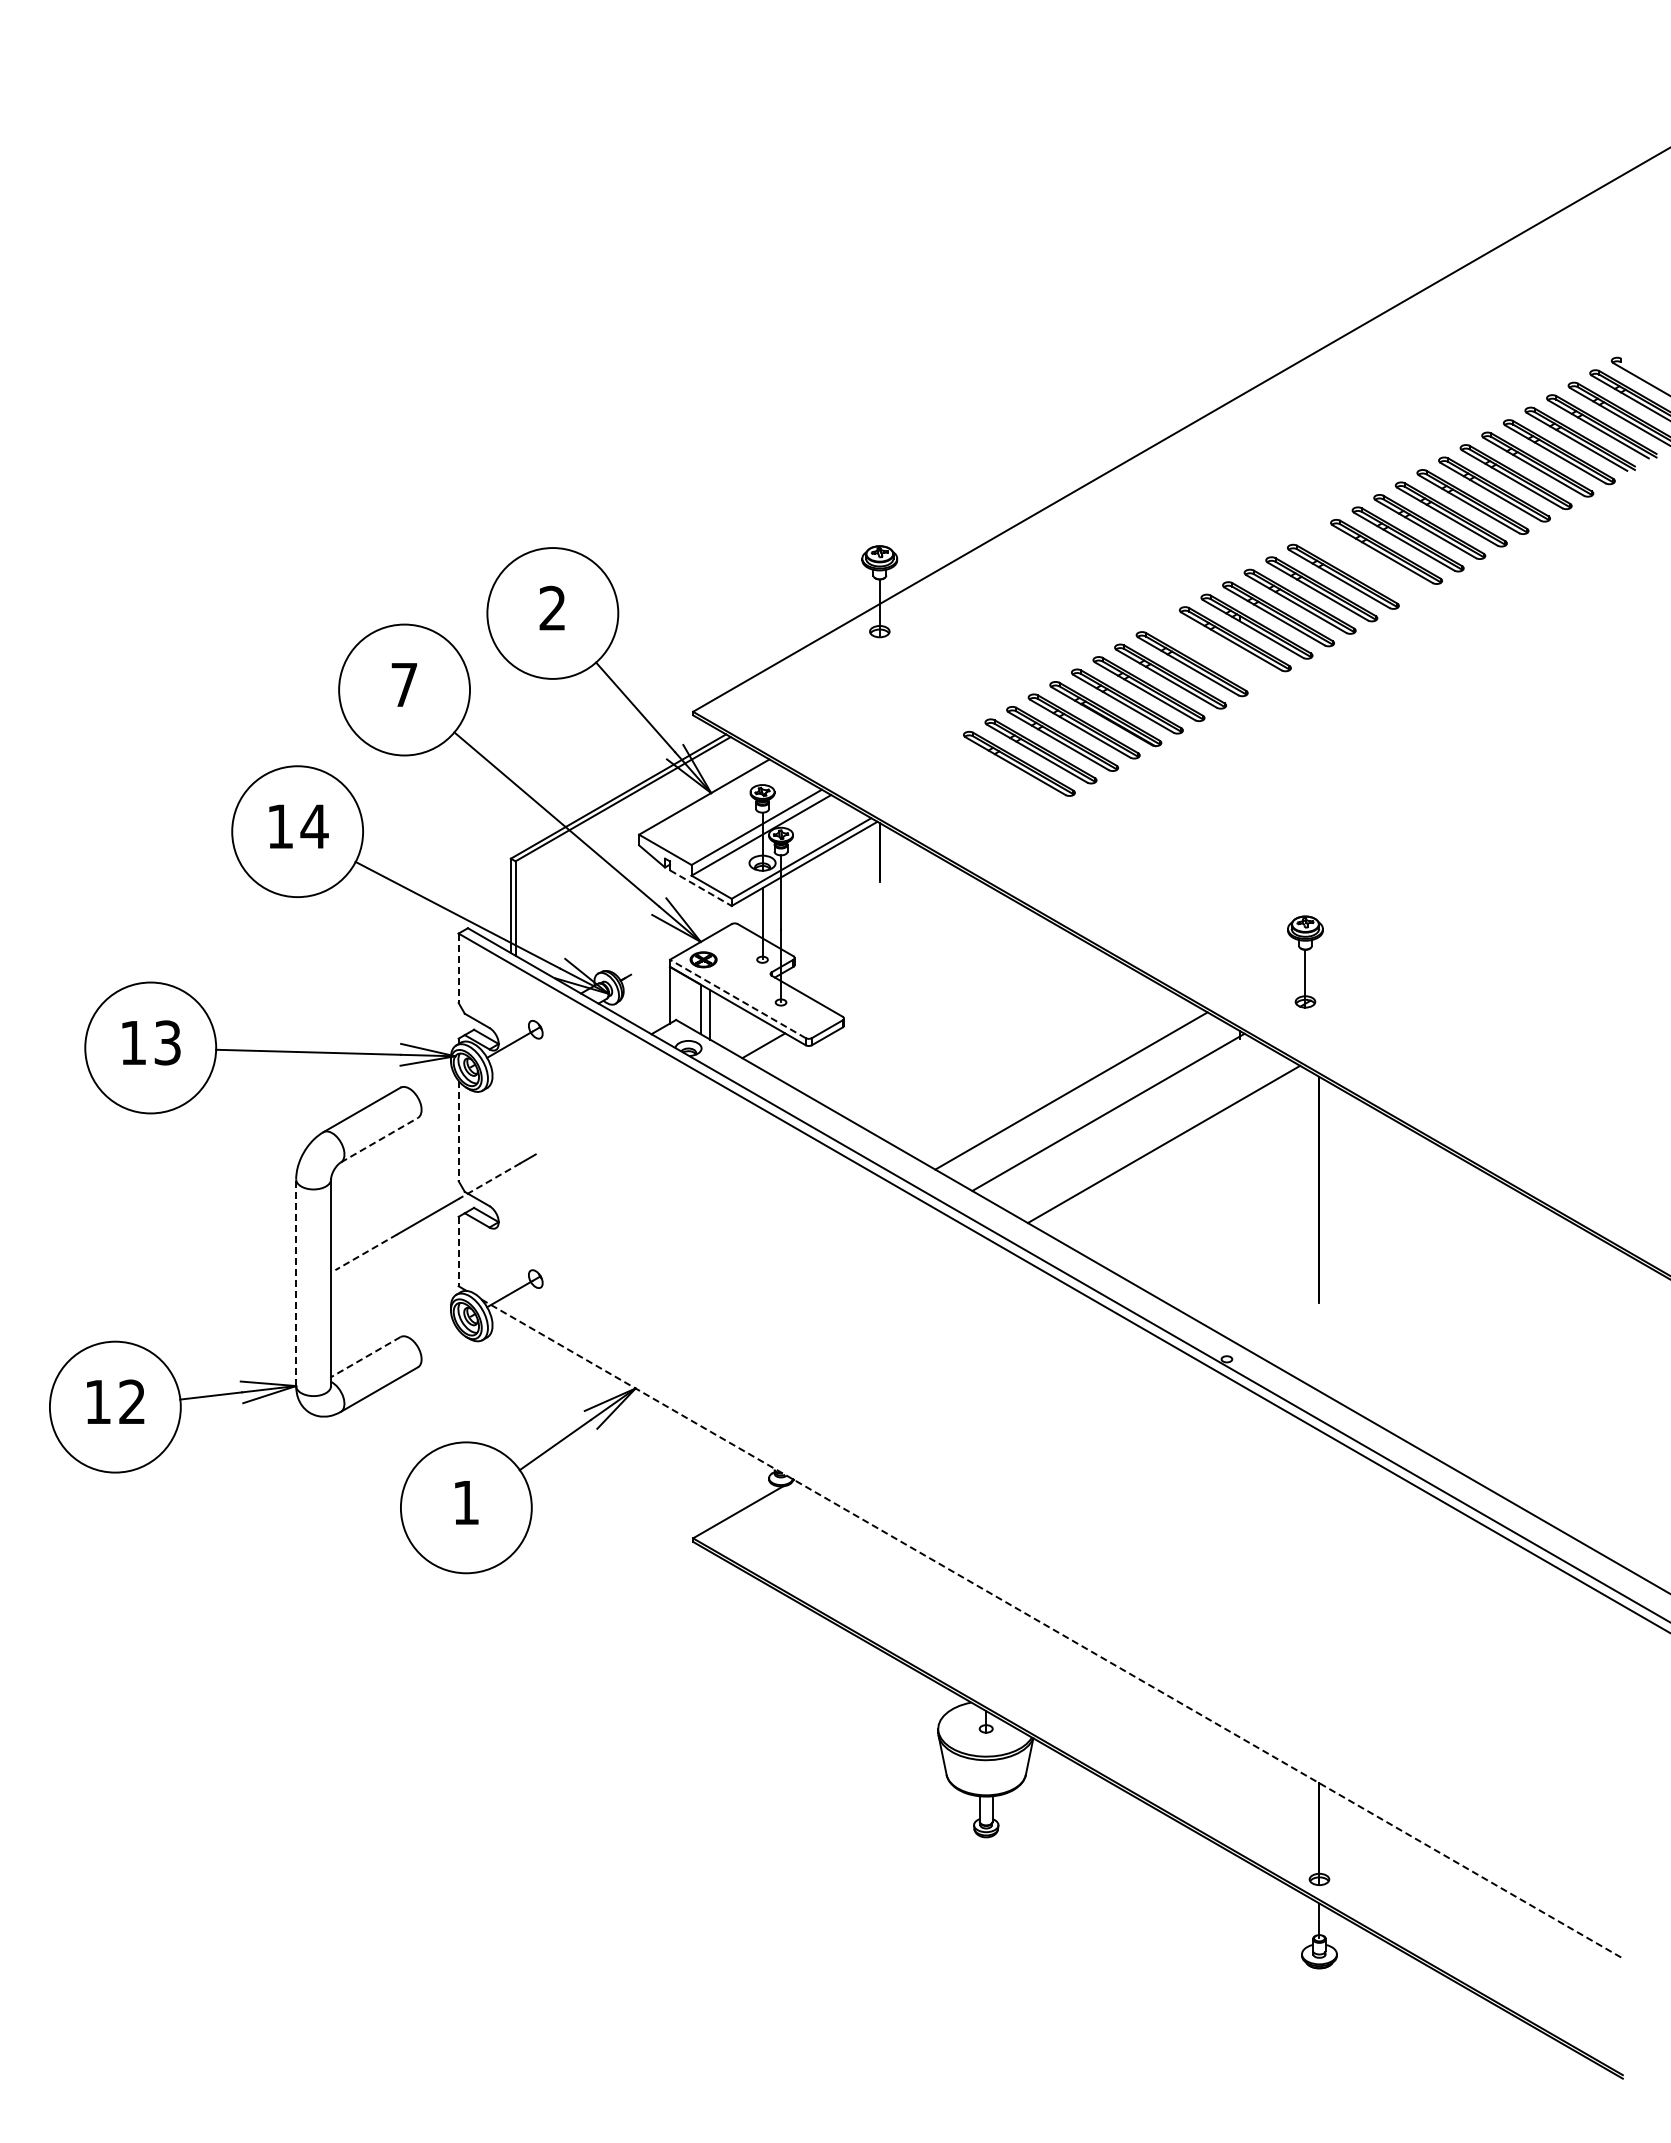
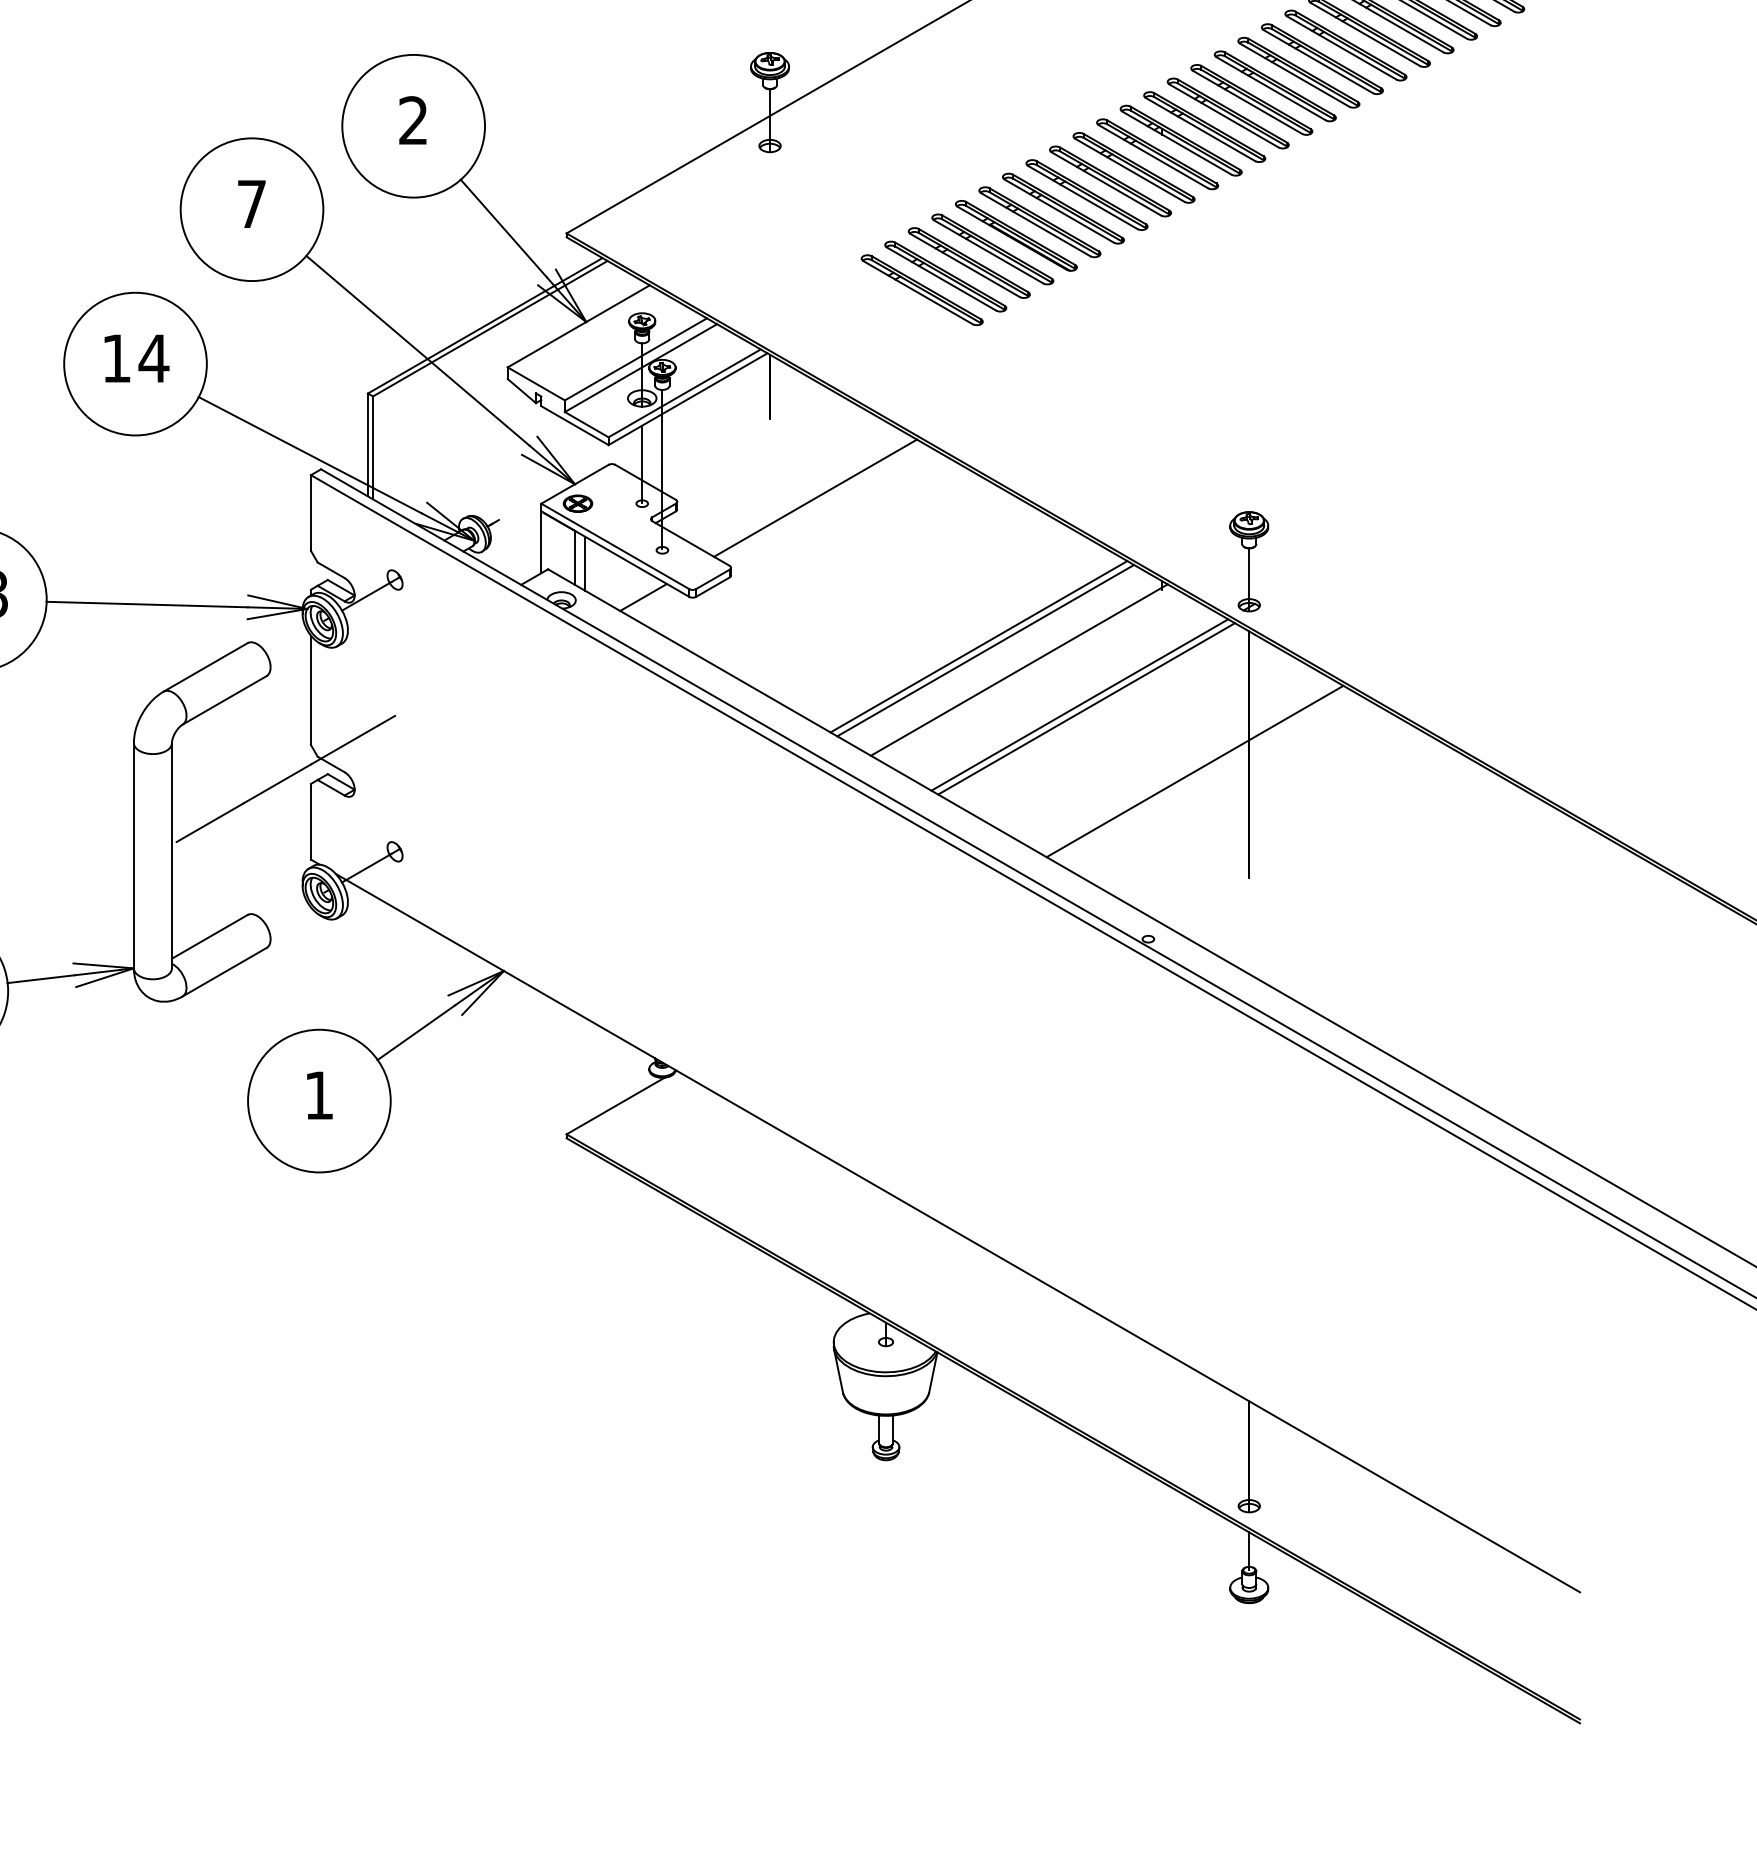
part: (1364, 564) -> (1298, 72), added
part: (1213, 651) -> (1133, 167), added
line: (700, 888) -> (574, 426), dashed -> solid
line: (921, 954) -> (815, 497), added
part: (1305, 961) -> (1249, 561), moved
line: (458, 968) -> (310, 513), dashed -> solid
line: (737, 998) -> (614, 545), dashed -> solid
line: (1077, 1094) -> (985, 650), added
line: (458, 1131) -> (310, 690), dashed -> solid
line: (379, 1140) -> (224, 700), dashed -> solid
line: (1170, 1147) -> (1086, 708), added
line: (489, 1181) -> (344, 745), dashed -> solid
line: (1269, 1205) -> (1194, 771), added
line: (458, 1251) -> (310, 821), dashed -> solid
line: (366, 1252) -> (210, 822), dashed -> solid
line: (296, 1282) -> (134, 855), dashed -> solid
line: (365, 1357) -> (209, 937), dashed -> solid
line: (1052, 1628) -> (958, 1232), dashed -> solid

